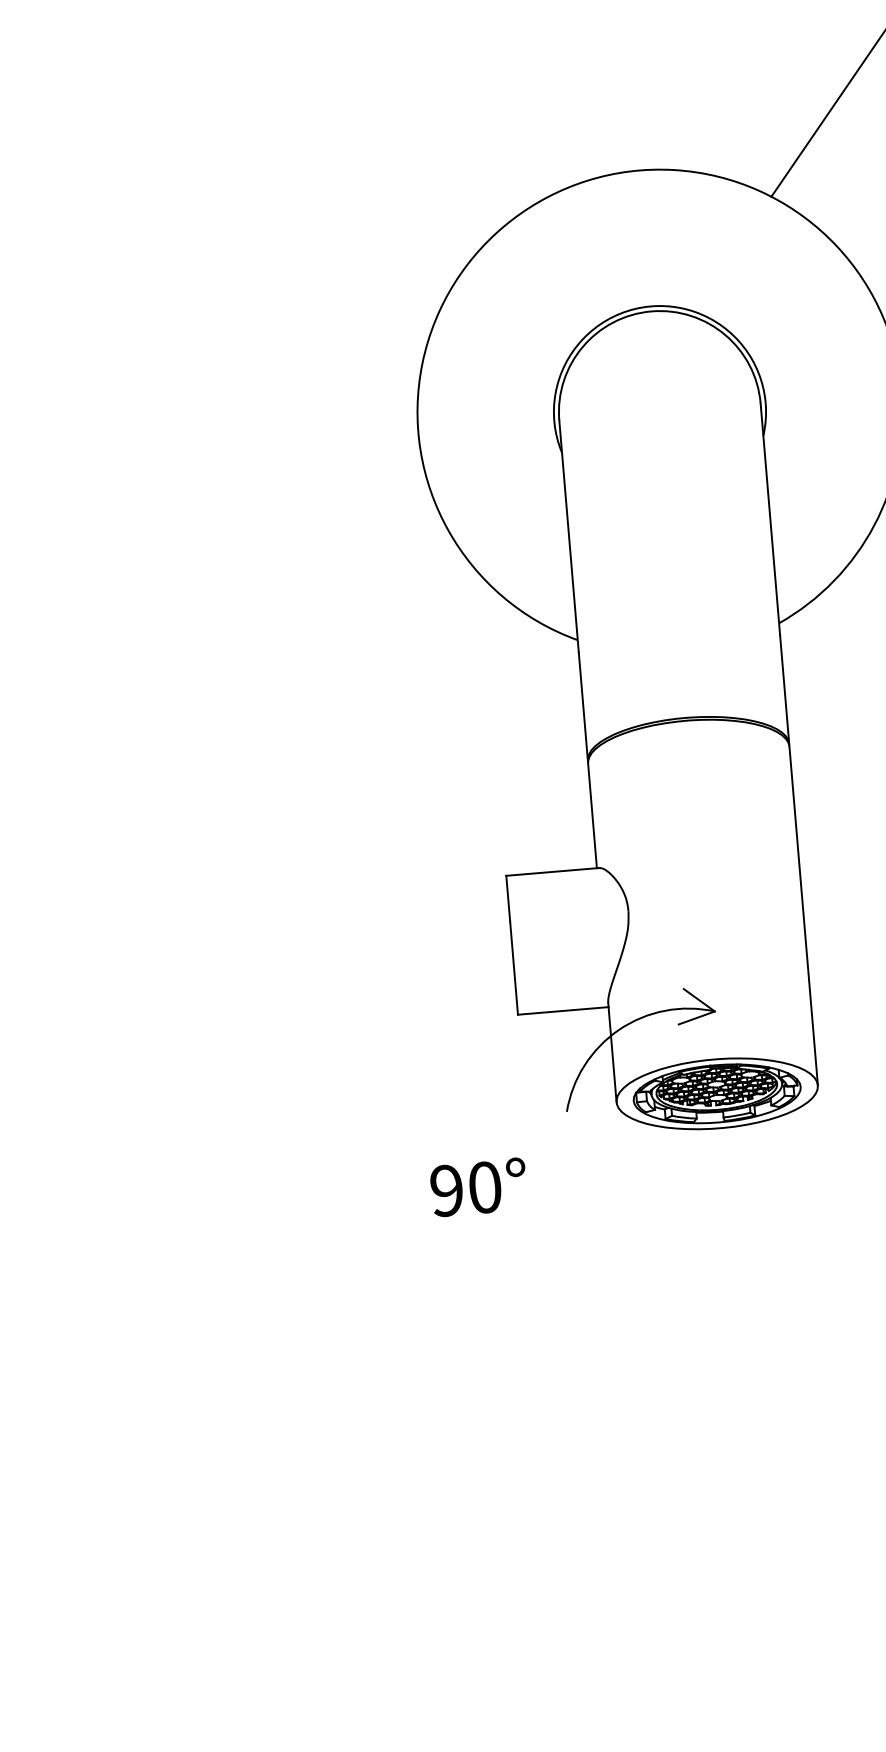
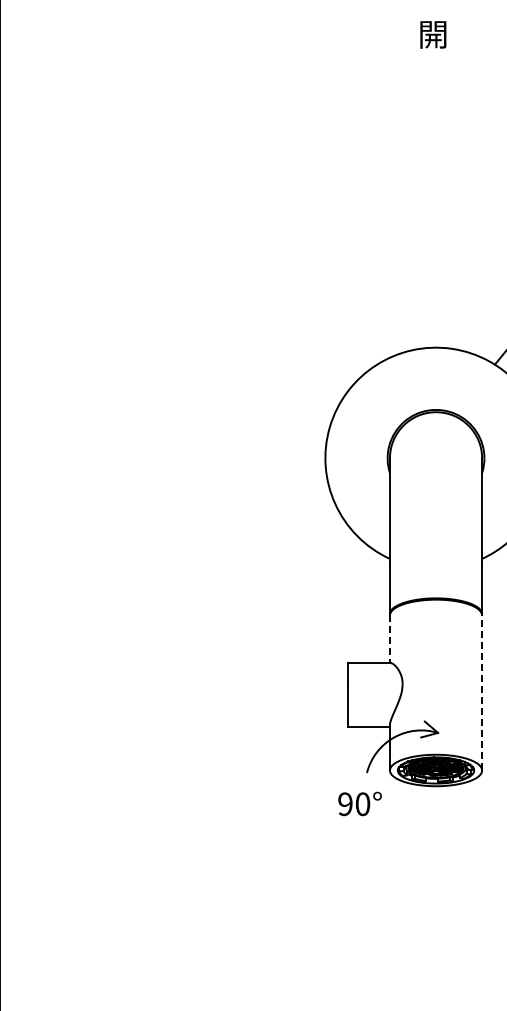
line: (591, 816) -> (389, 639), solid -> dashed
line: (804, 914) -> (482, 692), solid -> dashed
text: (477, 1186) -> (359, 803), moved

